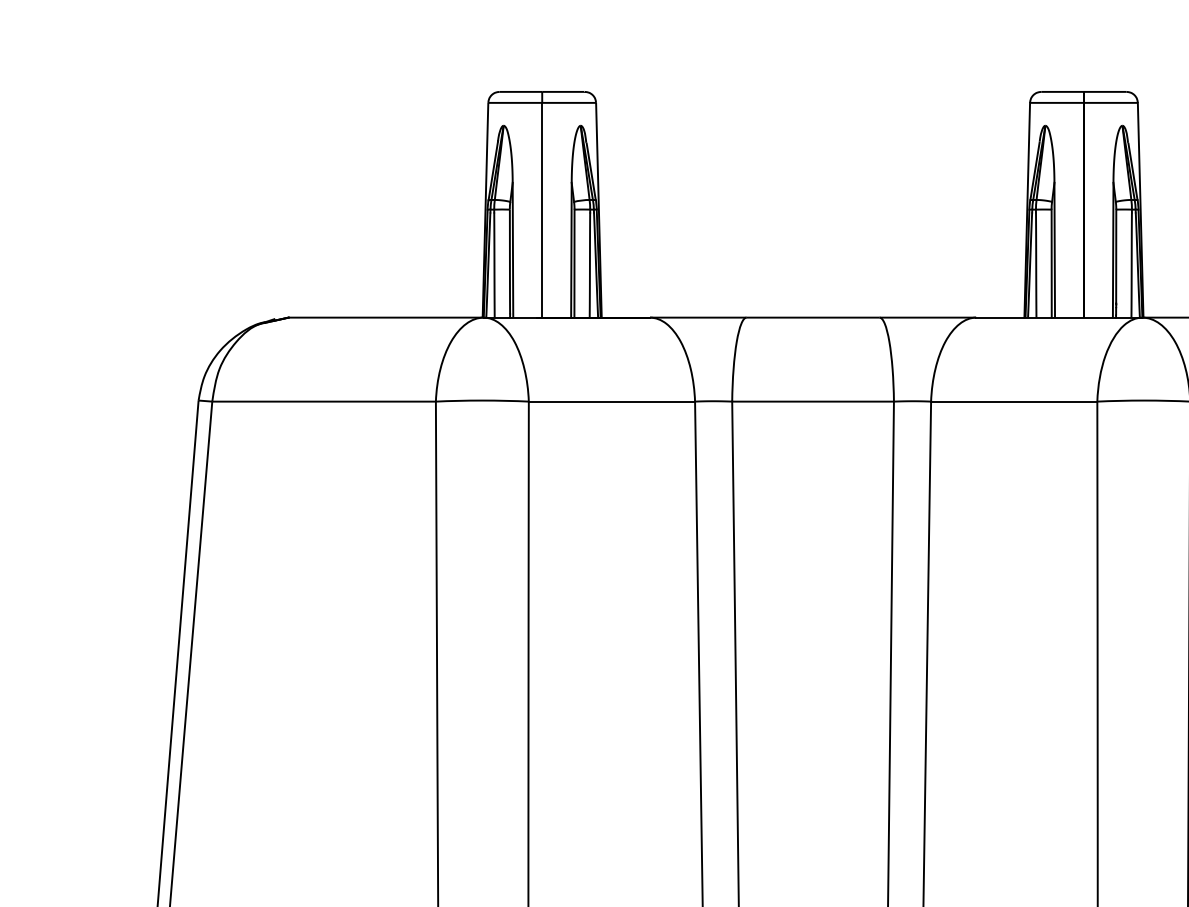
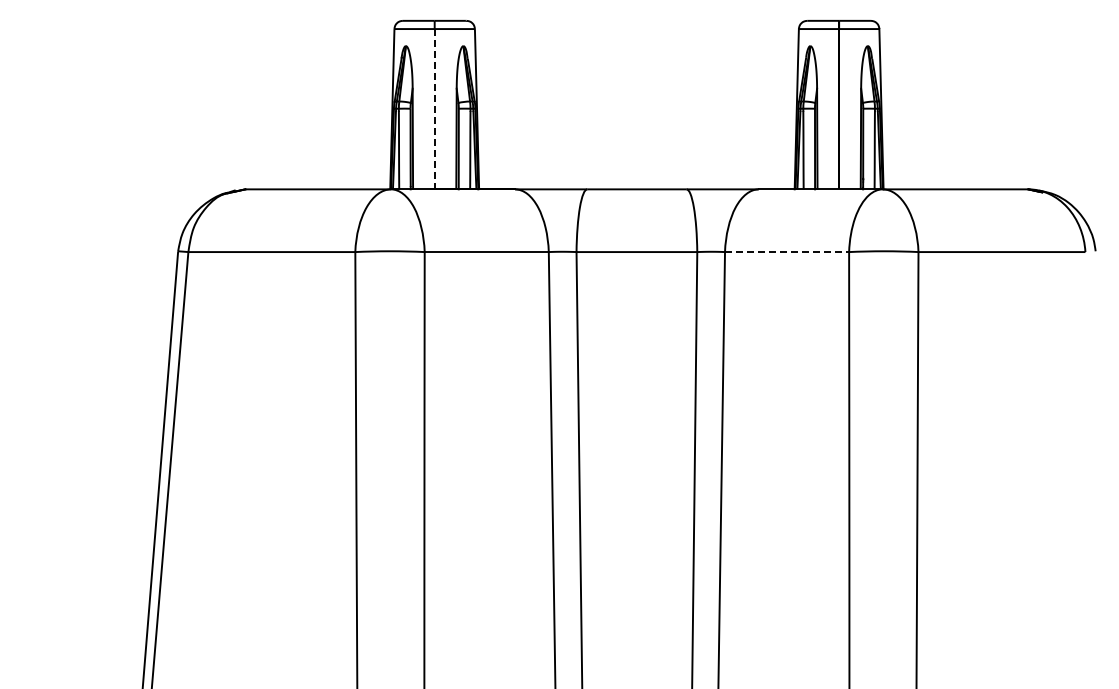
line: (541, 210) -> (434, 109), solid -> dashed
line: (1014, 402) -> (787, 252), solid -> dashed

